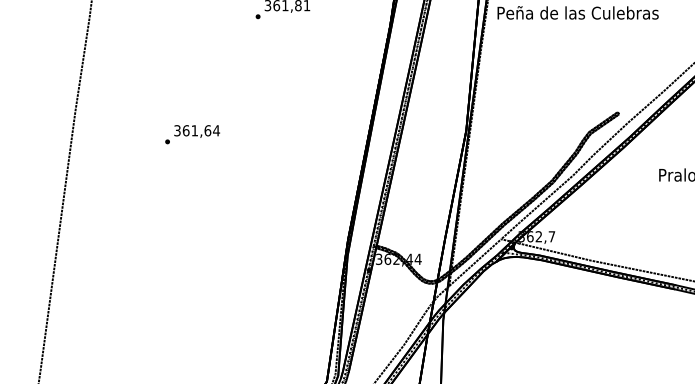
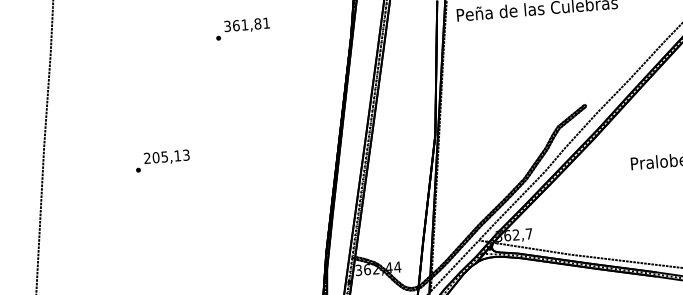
text: (197, 130) -> (167, 156), 361,64 -> 205,13

